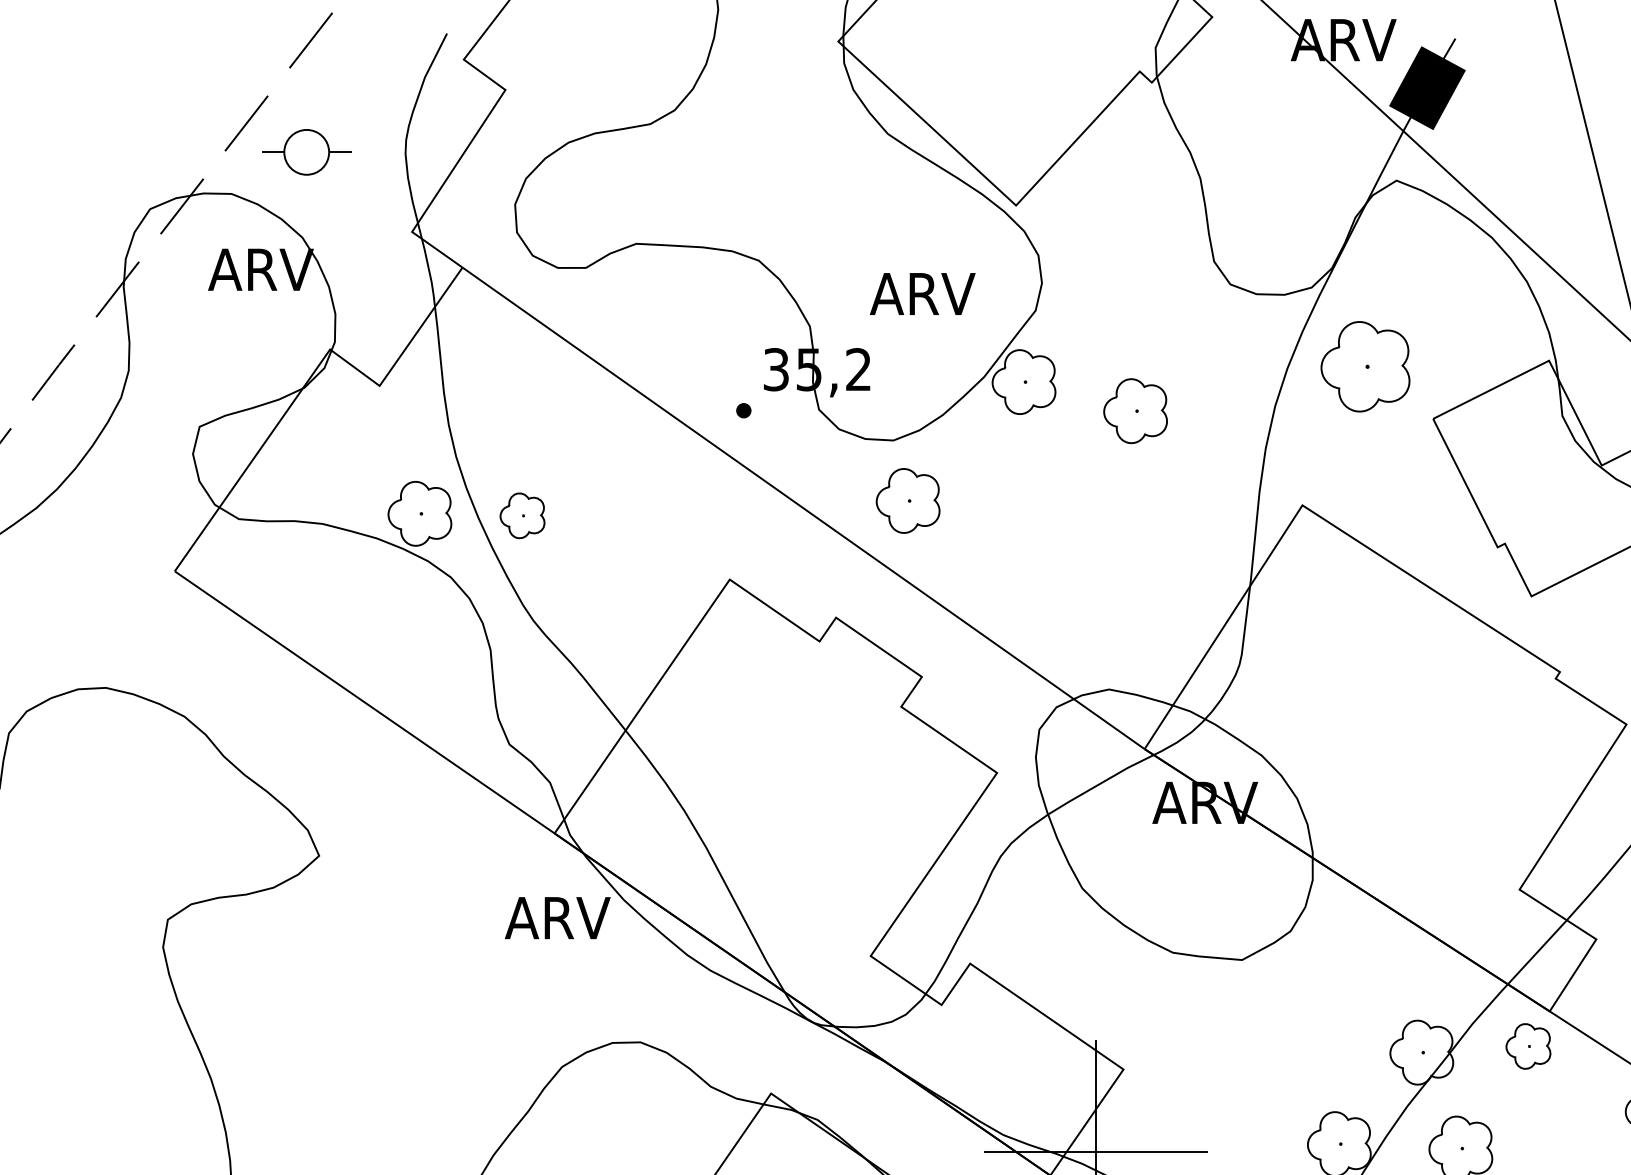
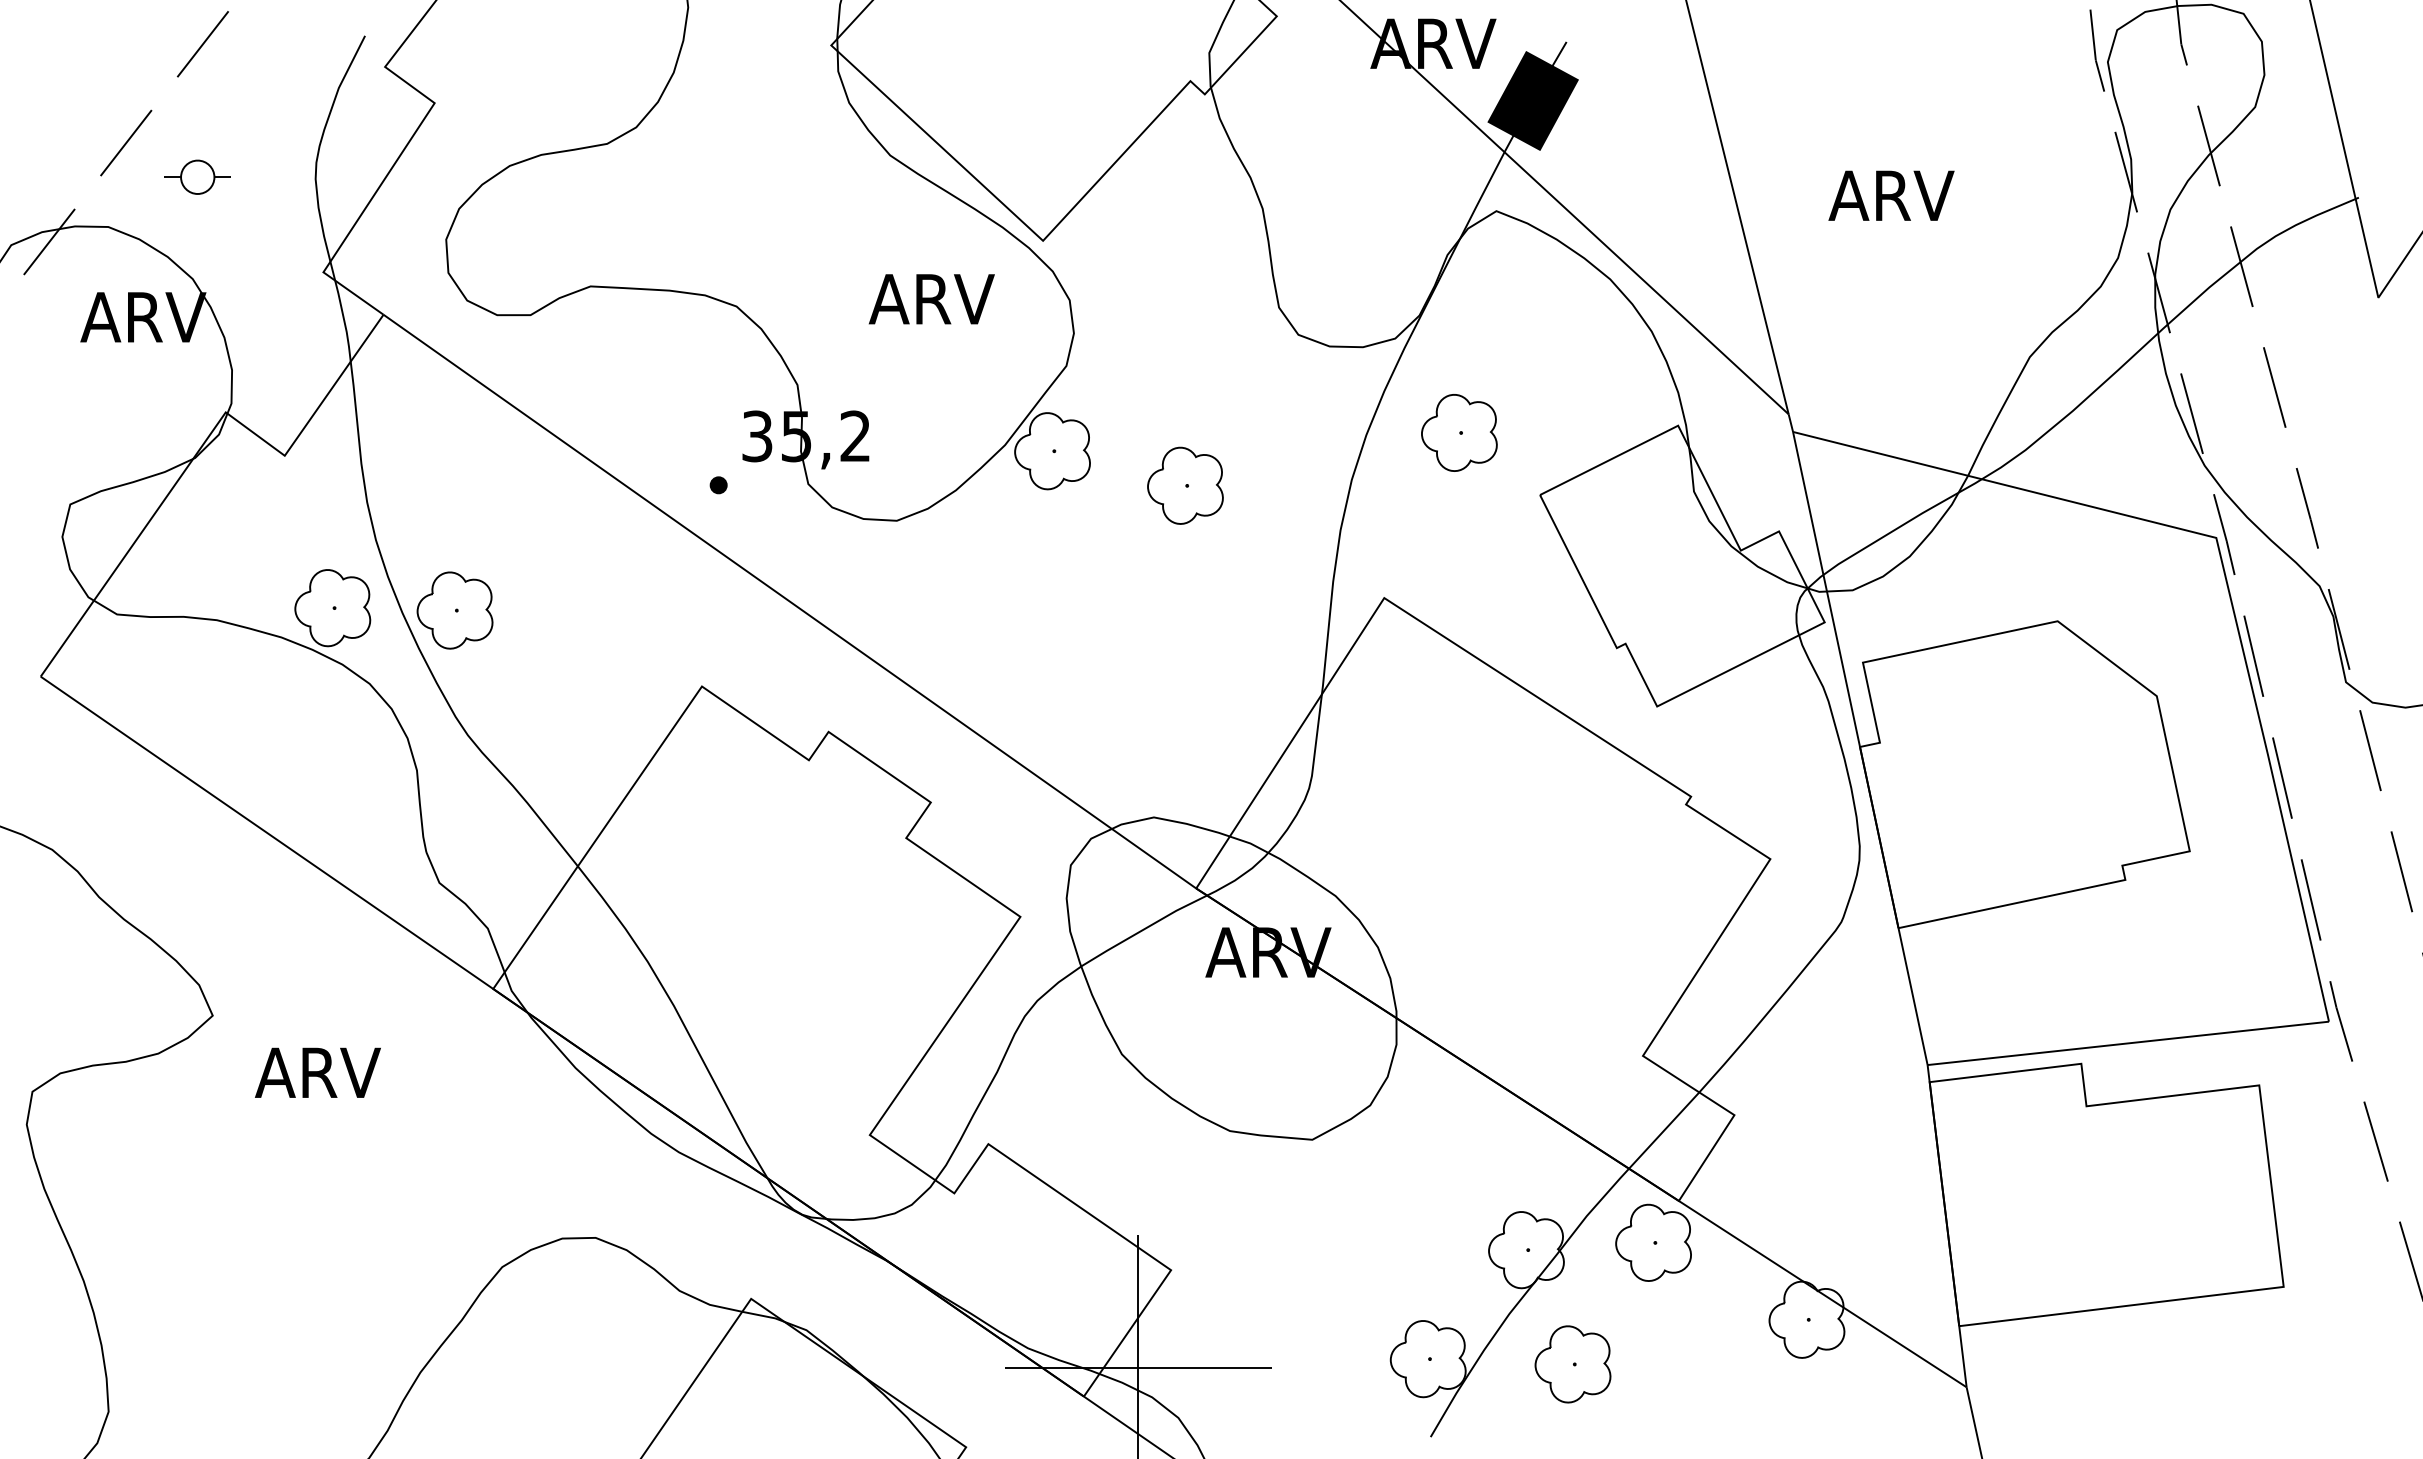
part: (306, 151) -> (197, 176), size x0.62
text: (922, 294) -> (931, 299), moved
part: (1365, 366) -> (1459, 432), size x0.71
part: (908, 500) -> (914, 592), removed
part: (522, 515) -> (454, 610), size x1.43
text: (557, 917) -> (317, 1072), moved
part: (1528, 1046) -> (1653, 1242), size x1.43

